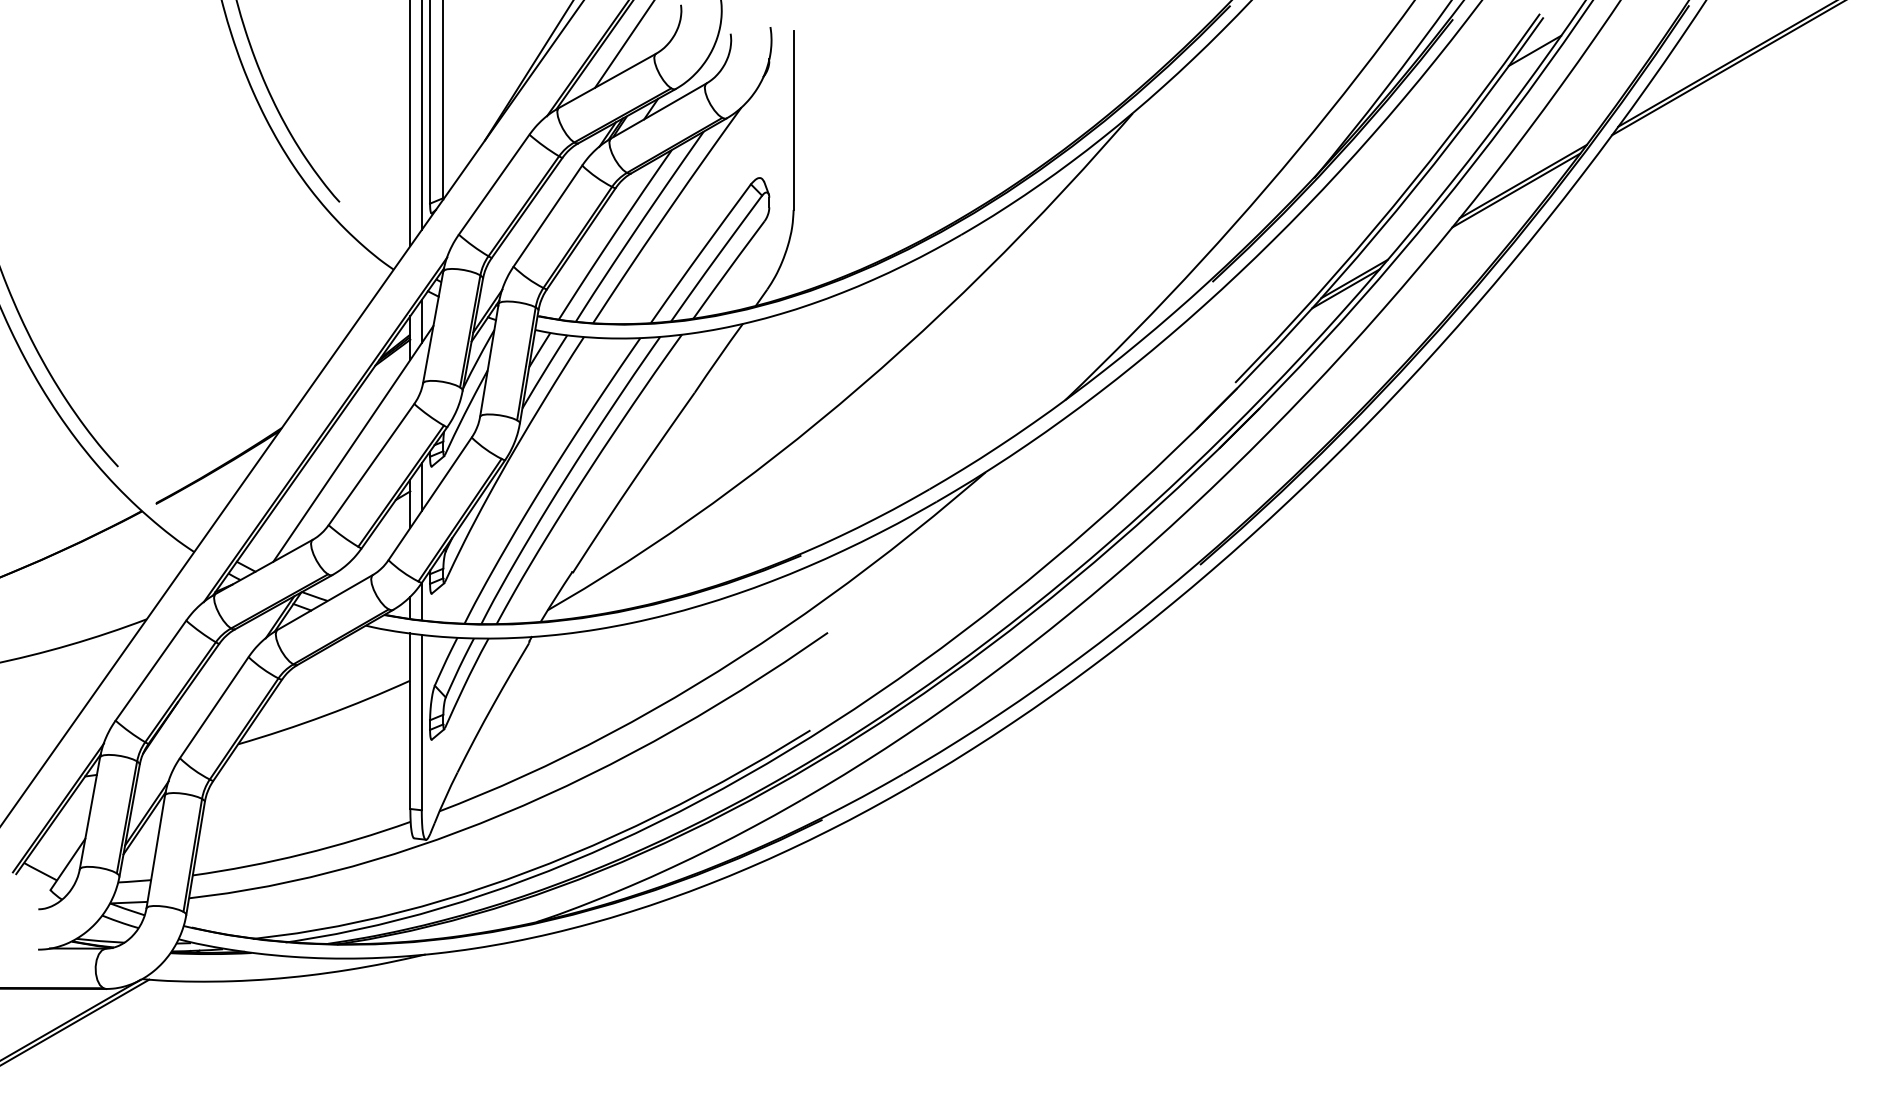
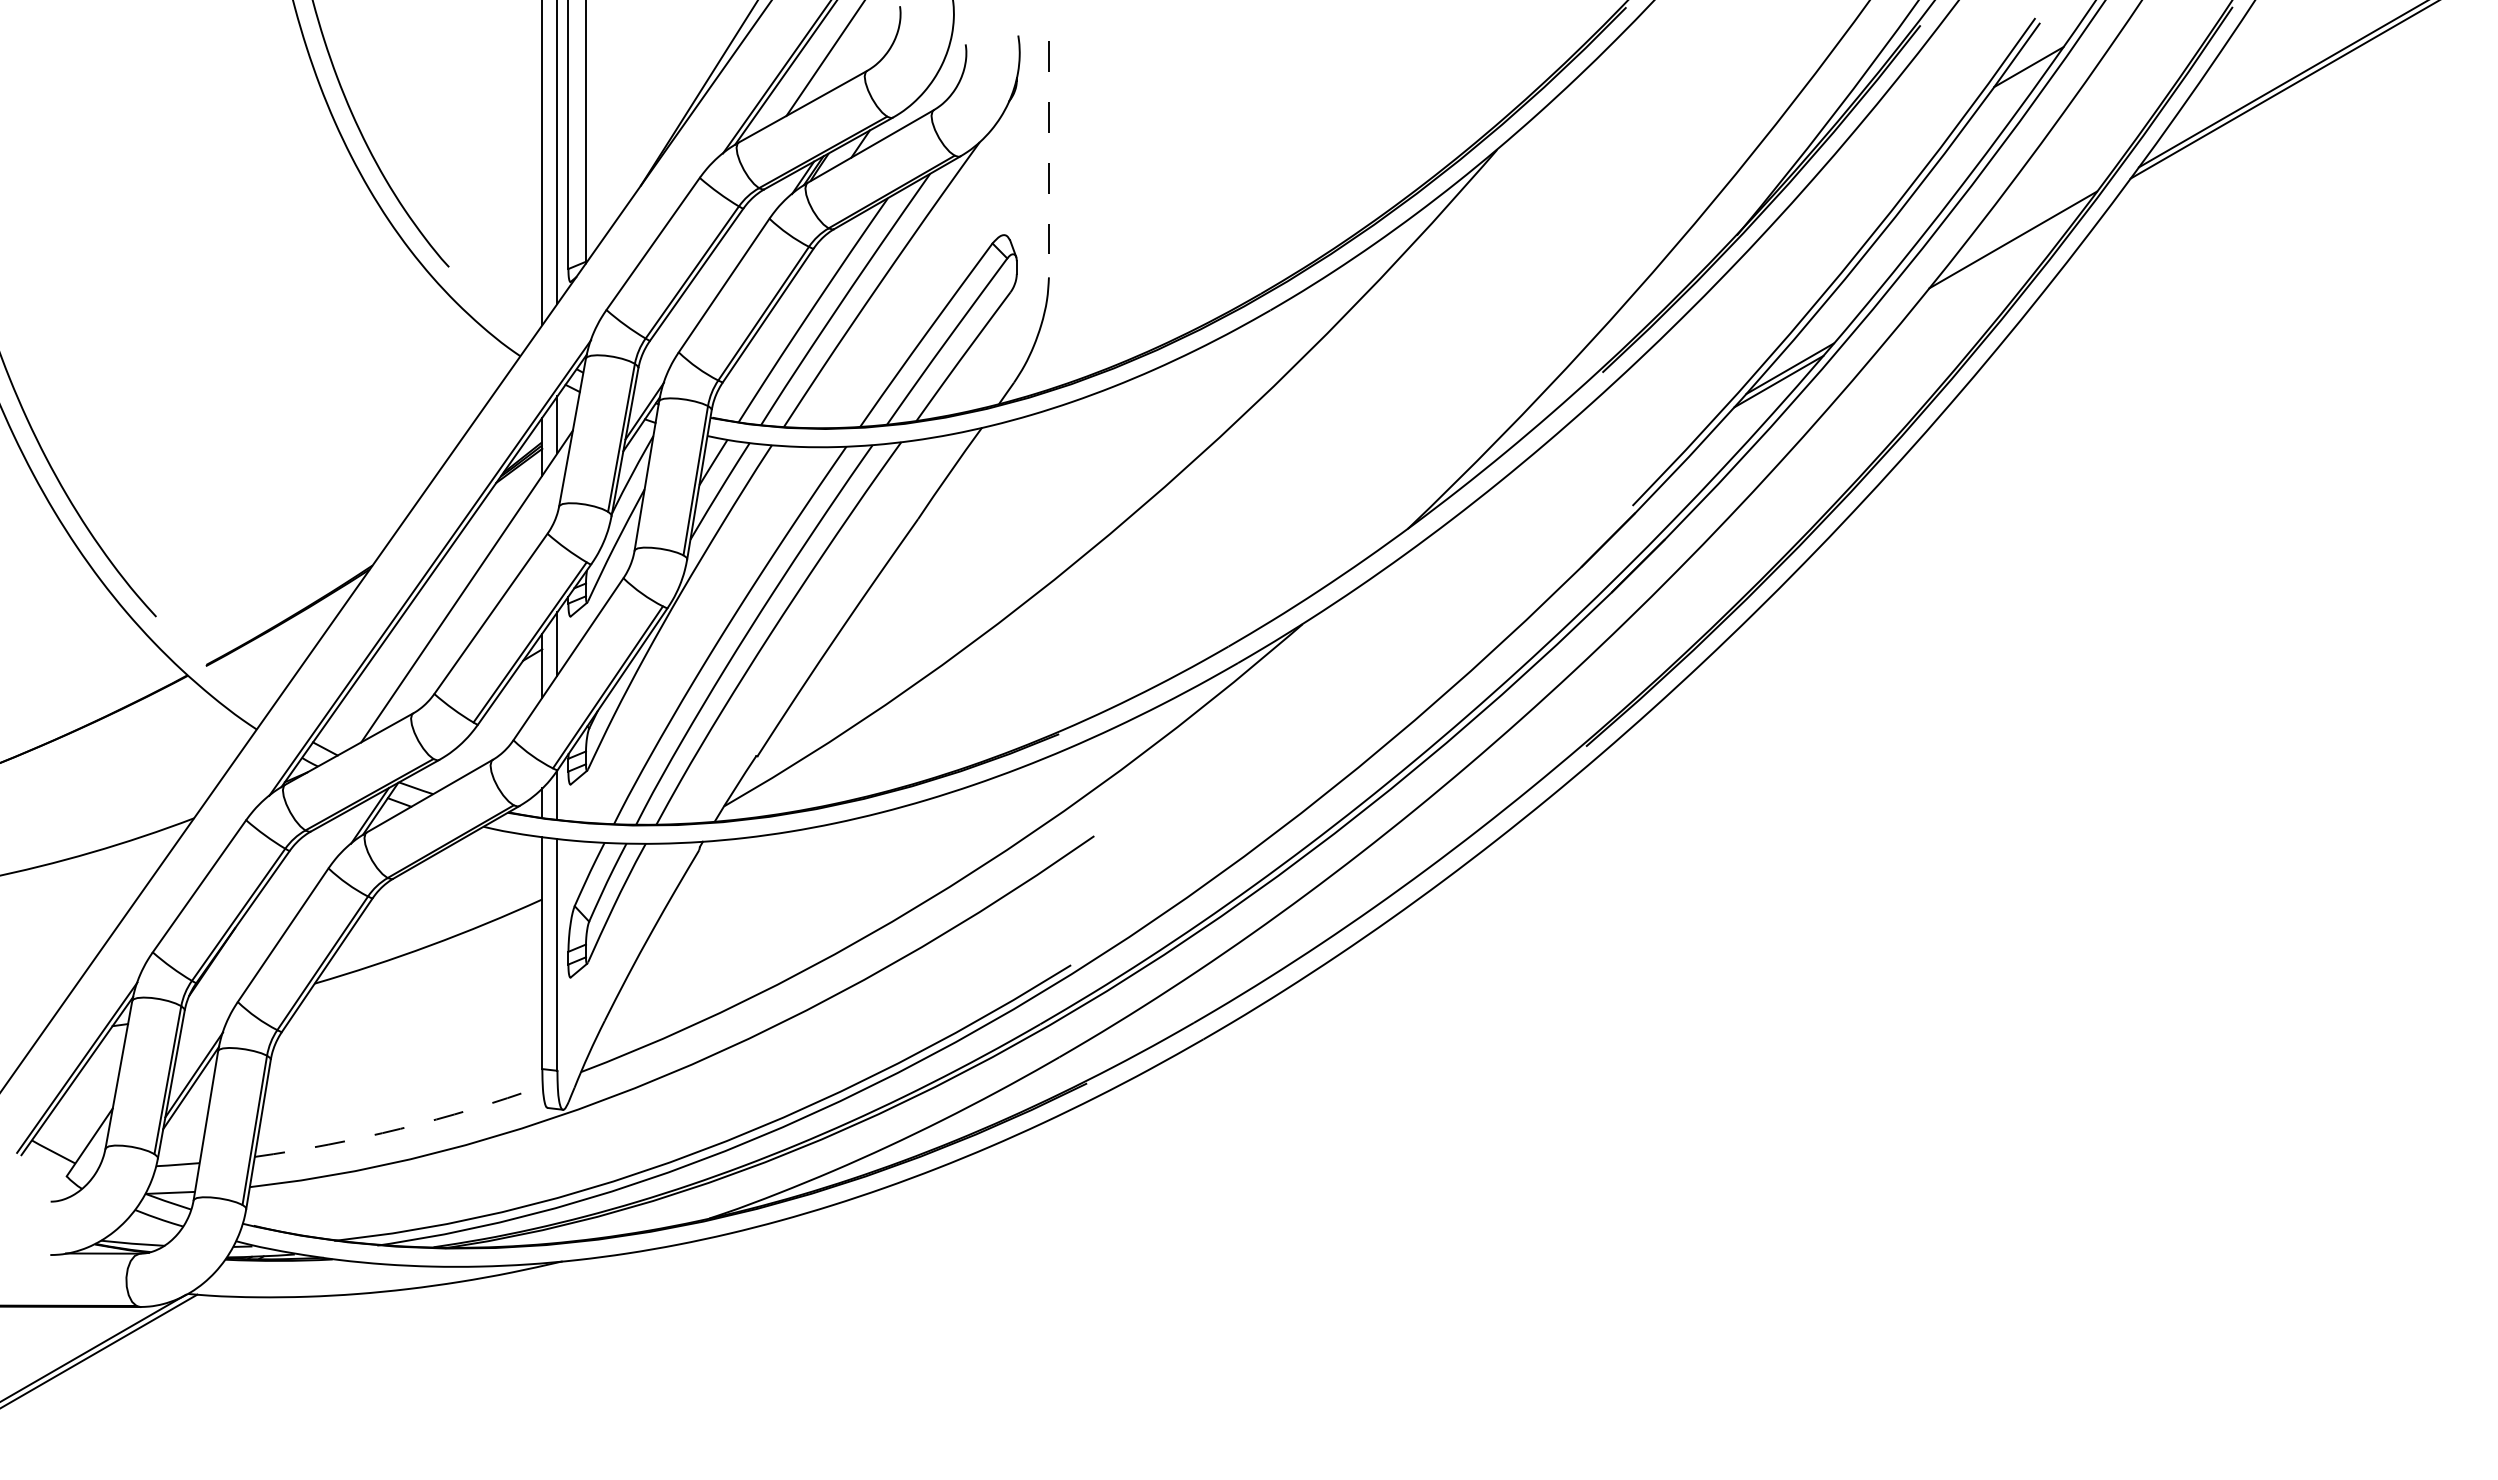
line: (793, 120) -> (1048, 159), solid -> dashed
line: (1515, 190) -> (2003, 251), removed
arc: (303, 853) -> (400, 1128), solid -> dashed

